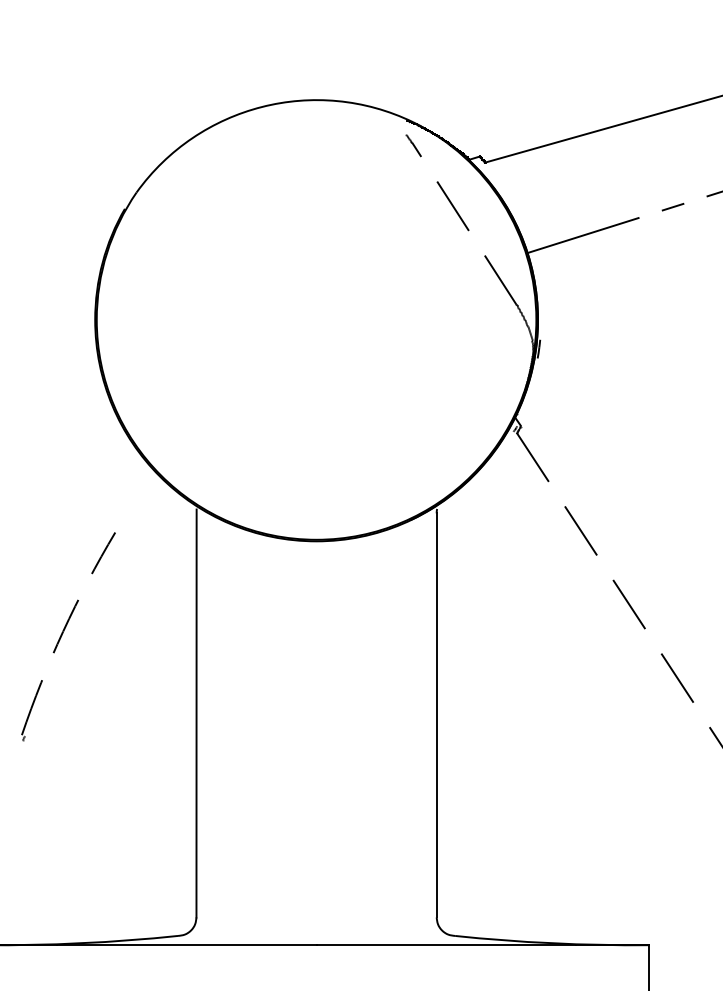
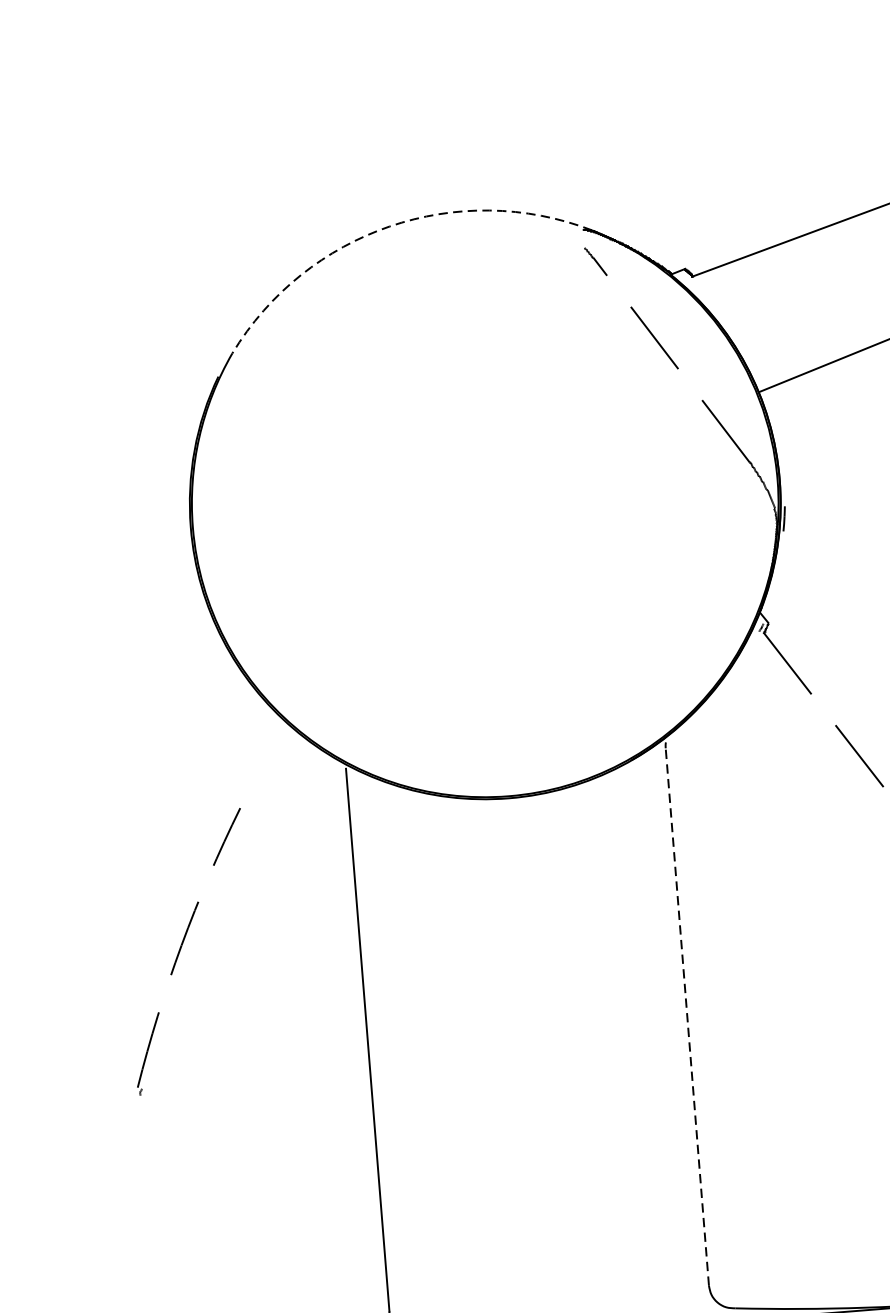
arc: (261, 107) -> (389, 227), solid -> dashed
line: (436, 714) -> (686, 1015), solid -> dashed

